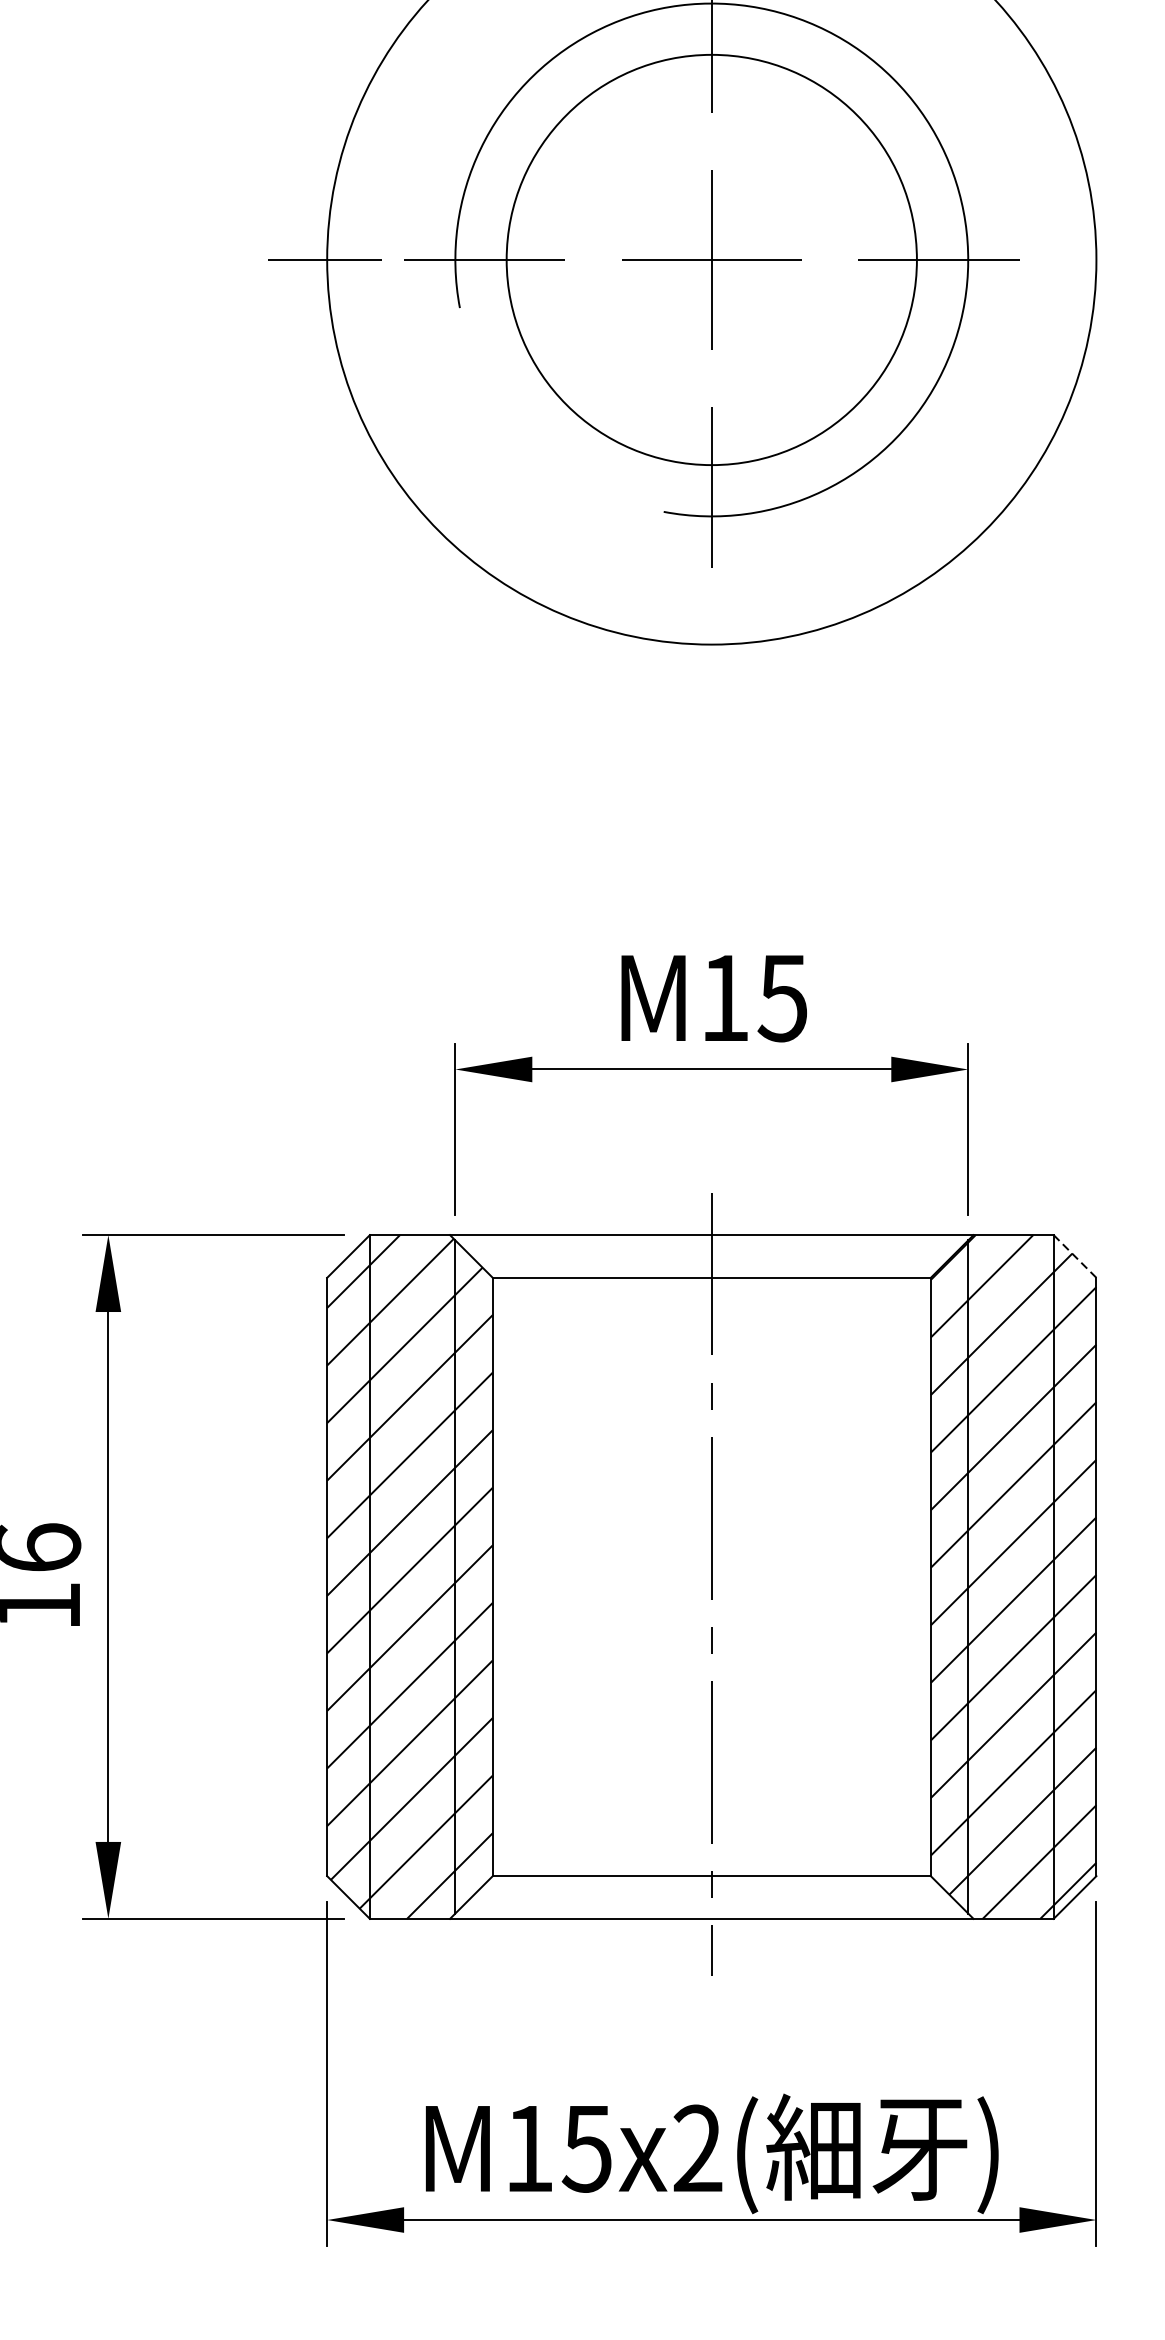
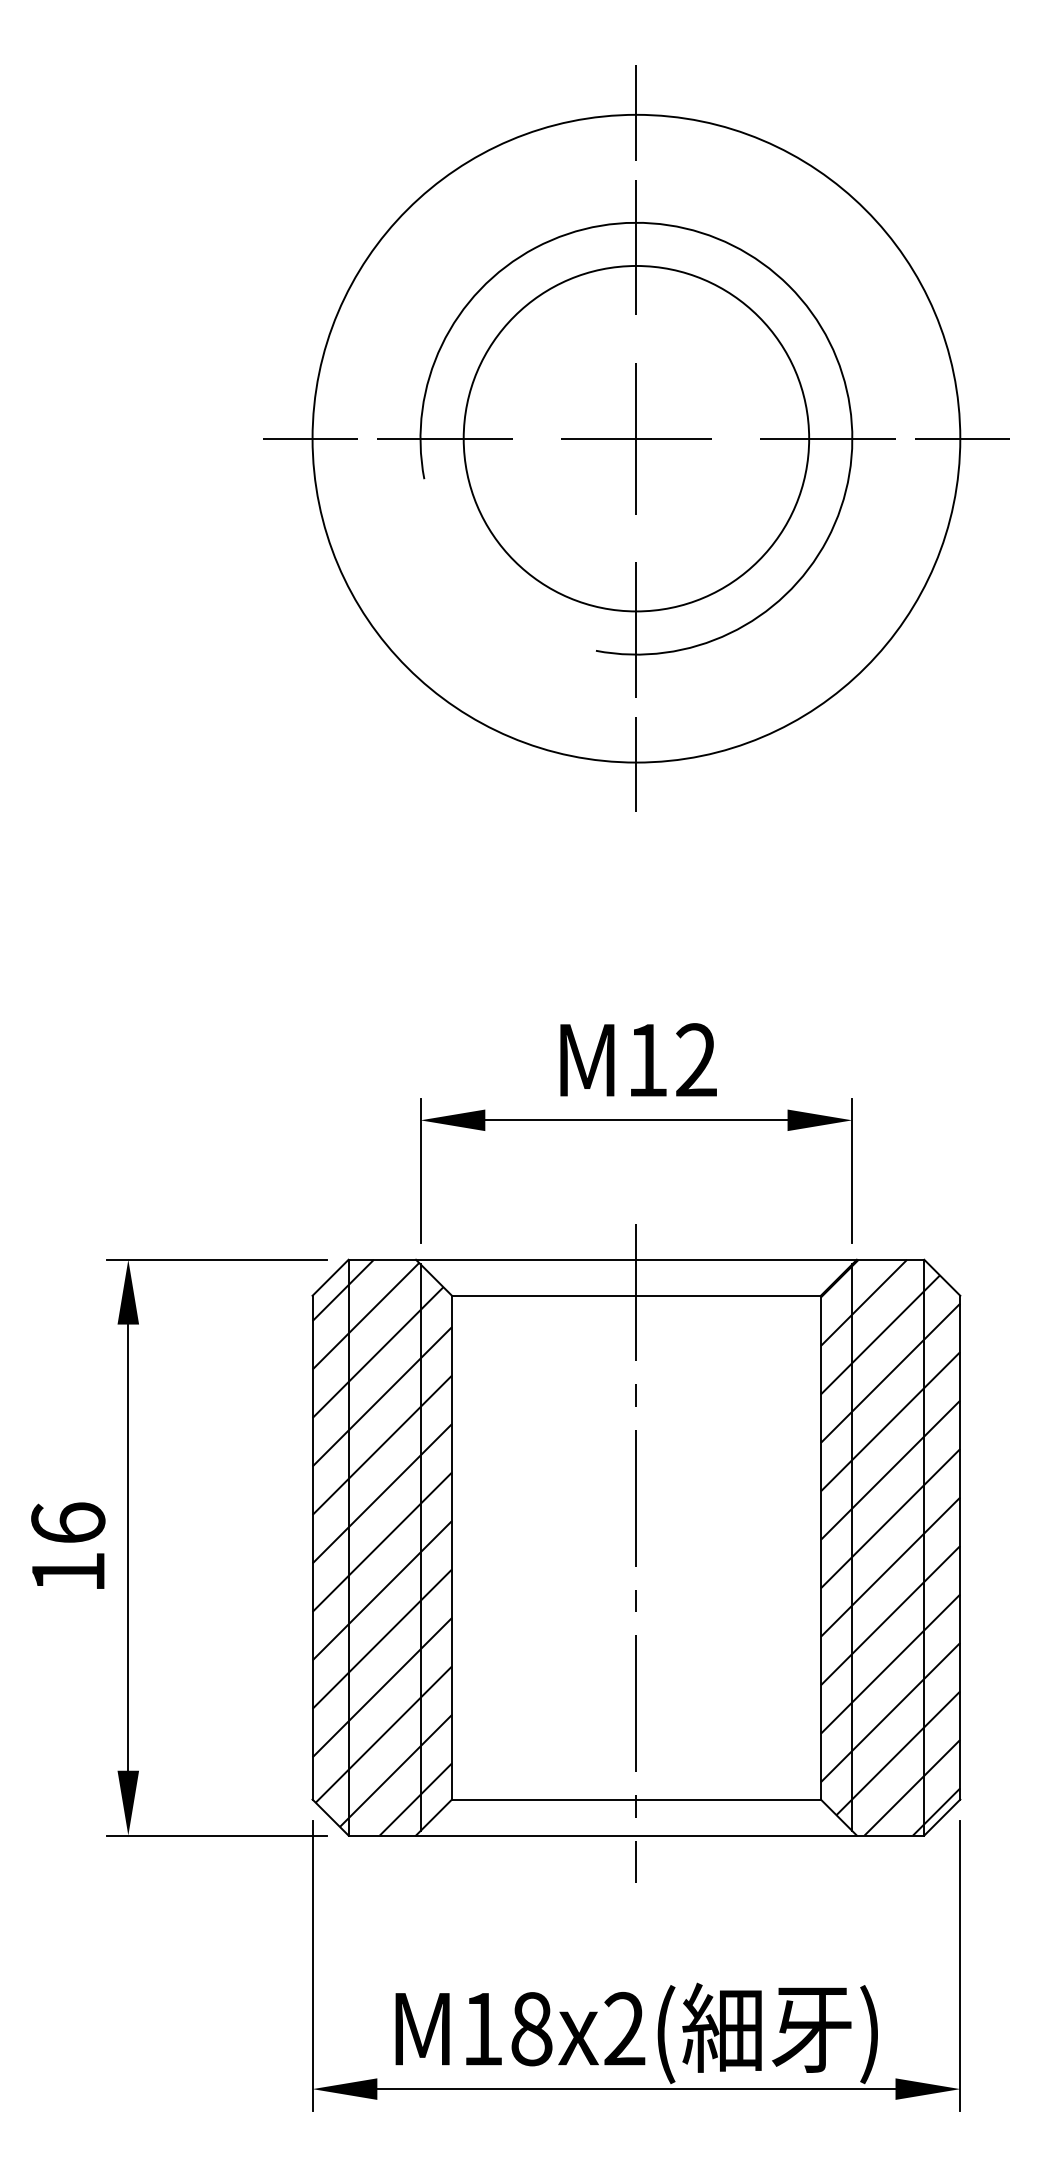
line: (1097, 259) -> (961, 438), added
line: (711, 646) -> (636, 764), added
text: (781, 998) -> (695, 1060), M15 -> M12
line: (1074, 1256) -> (941, 1277), dashed -> solid
text: (587, 2149) -> (531, 2029), M15x2( -> M18x2(

